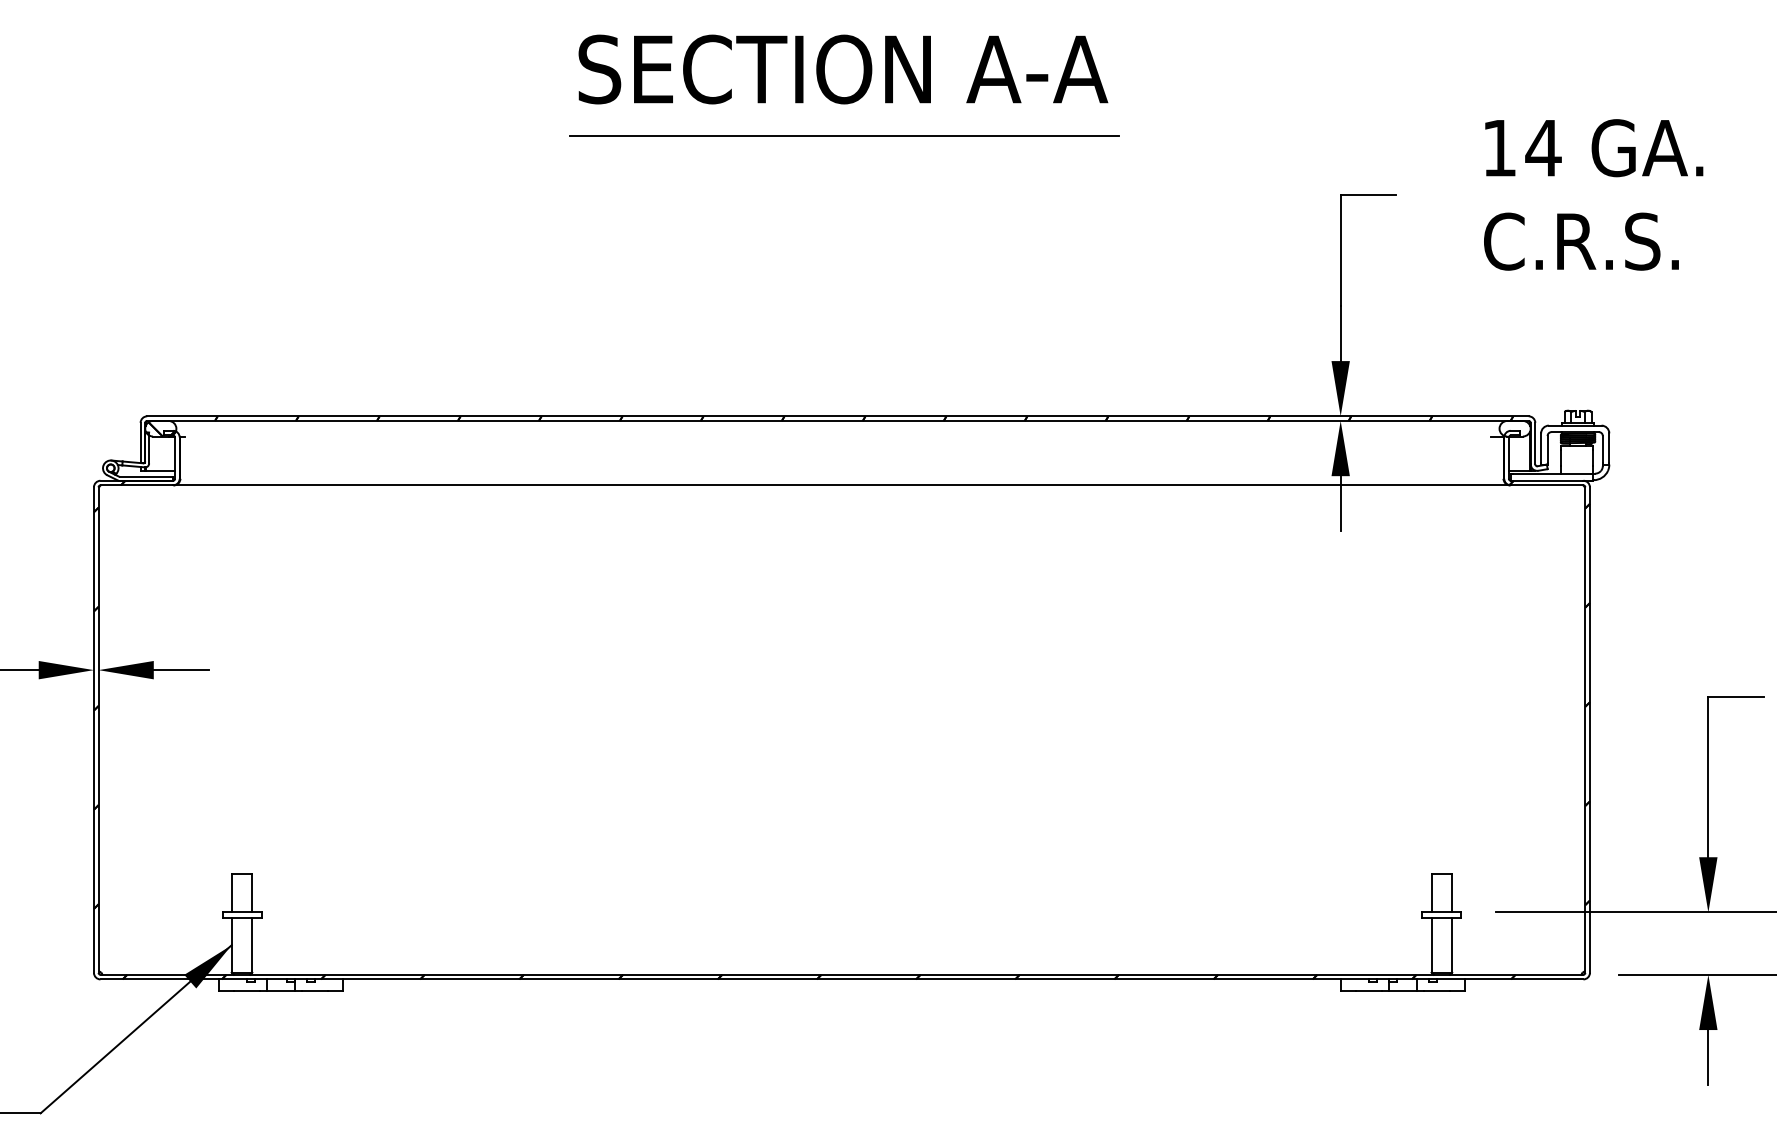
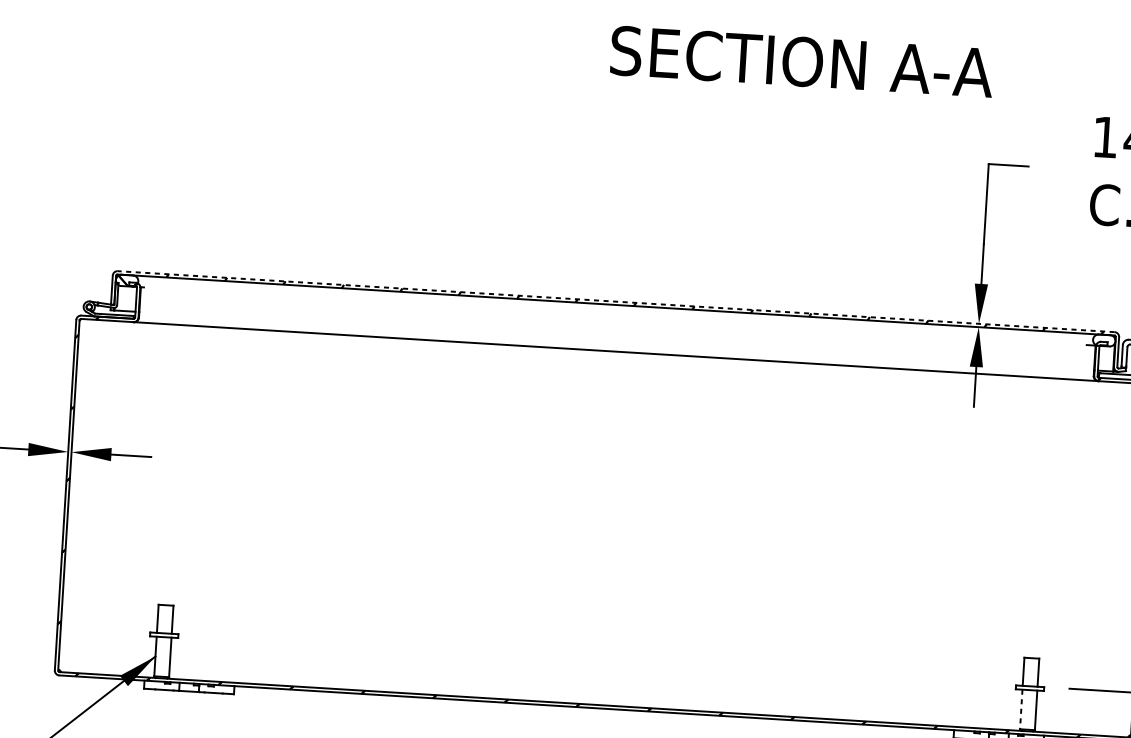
text: (843, 69) -> (802, 61), moved
line: (844, 136) -> (633, 100), removed
line: (837, 416) -> (615, 301), solid -> dashed
line: (1431, 945) -> (1021, 709), solid -> dashed

